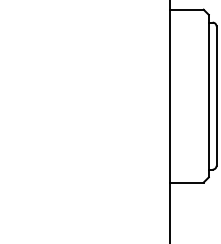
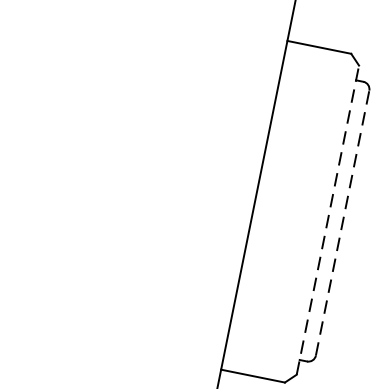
line: (208, 95) -> (327, 218), solid -> dashed
line: (216, 96) -> (342, 223), solid -> dashed

